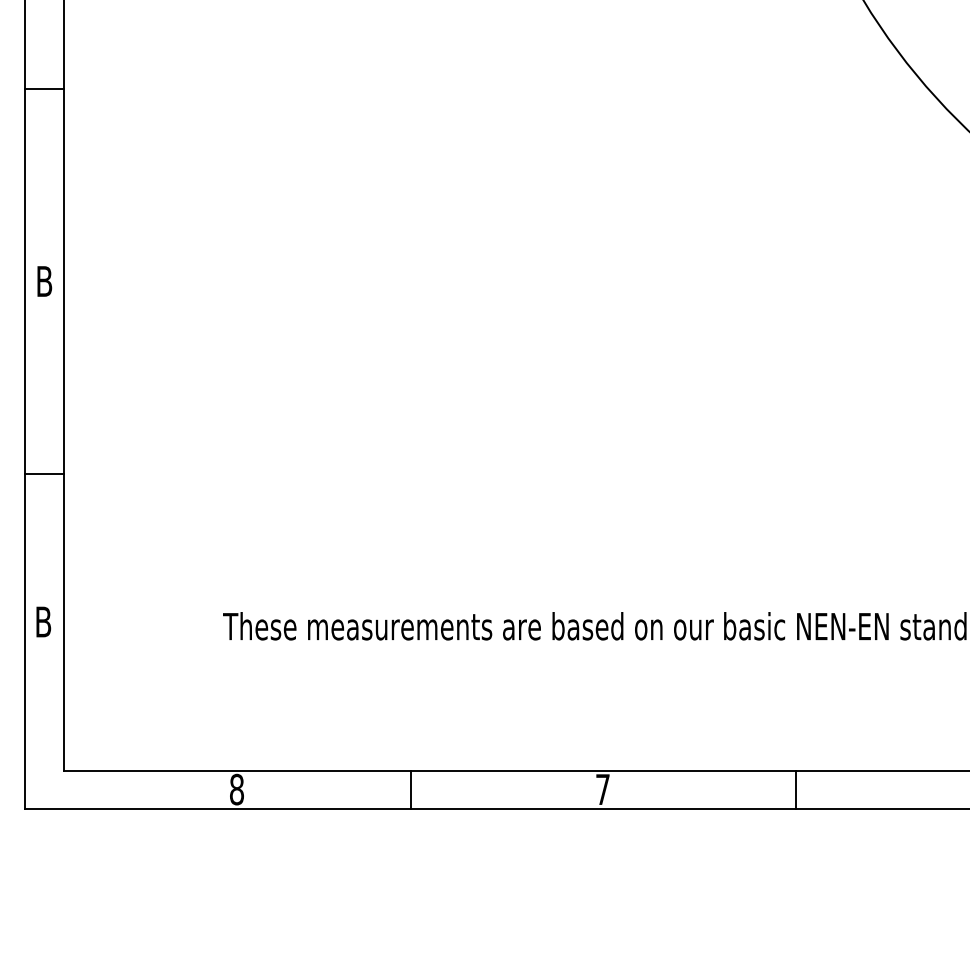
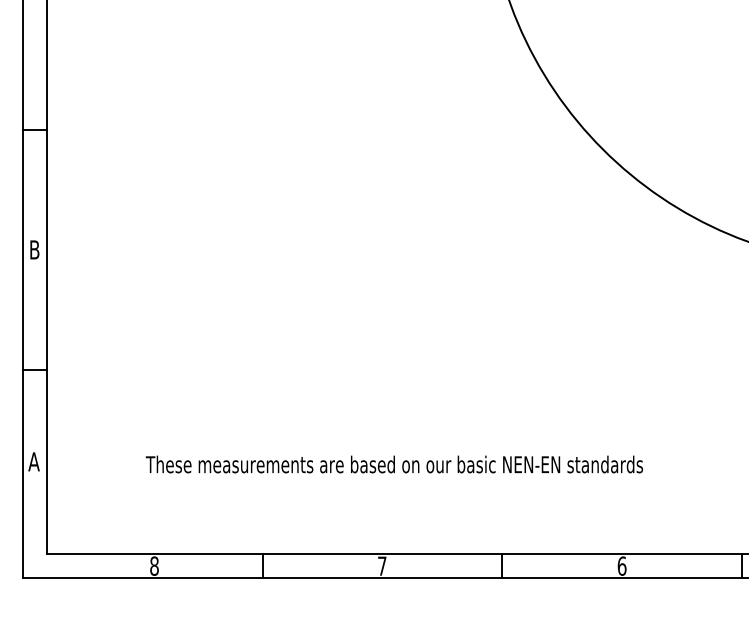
text: (42, 621) -> (33, 461), B -> A

